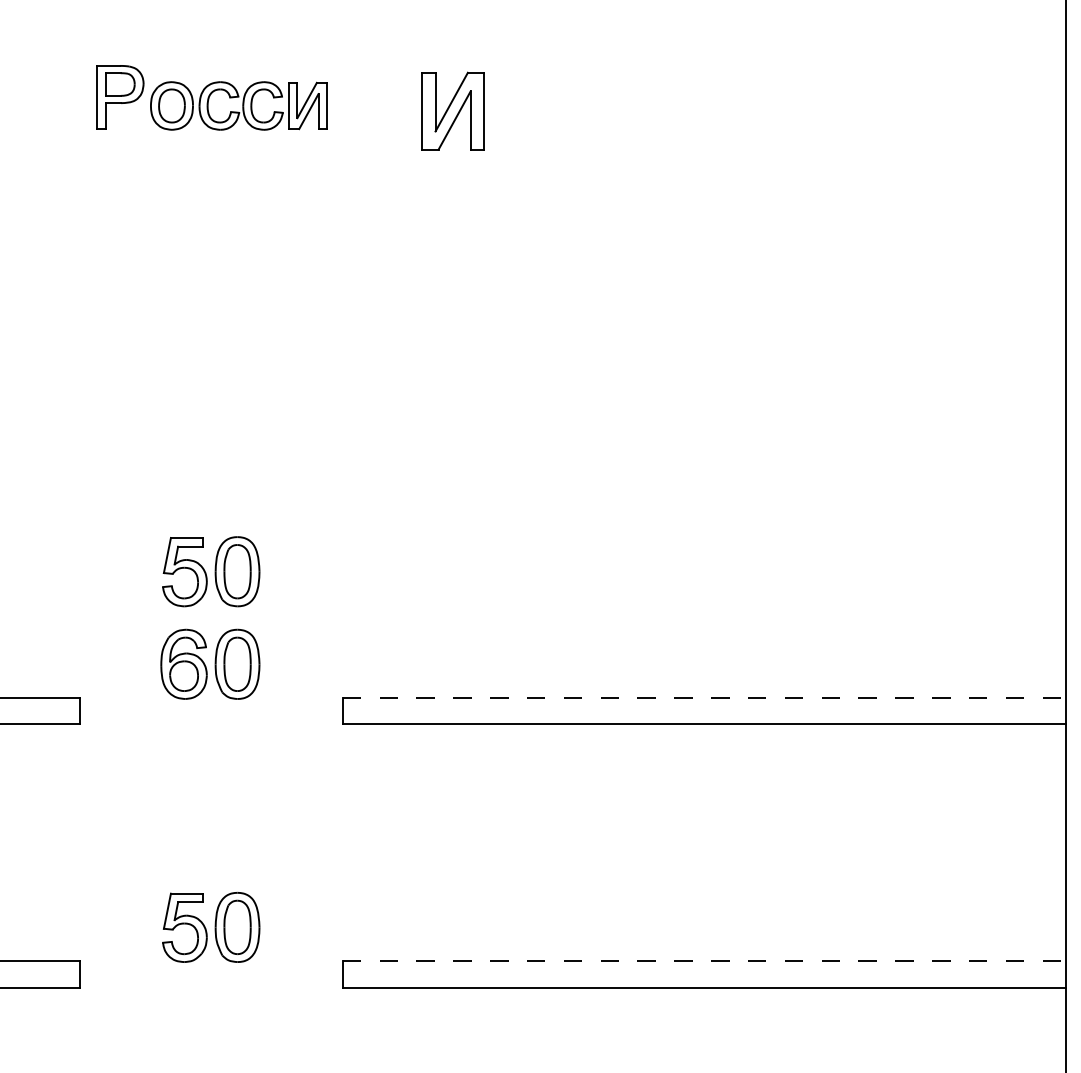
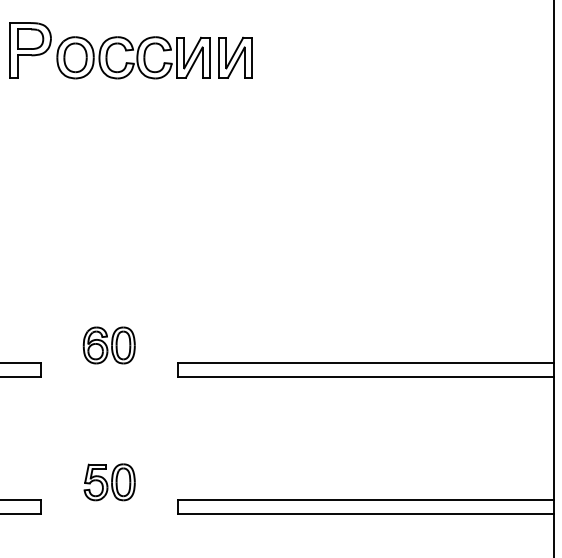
part: (210, 97) -> (109, 50), size x1.67
part: (210, 572) -> (109, 297), removed
line: (704, 698) -> (366, 363), dashed -> solid
line: (704, 960) -> (366, 499), dashed -> solid

